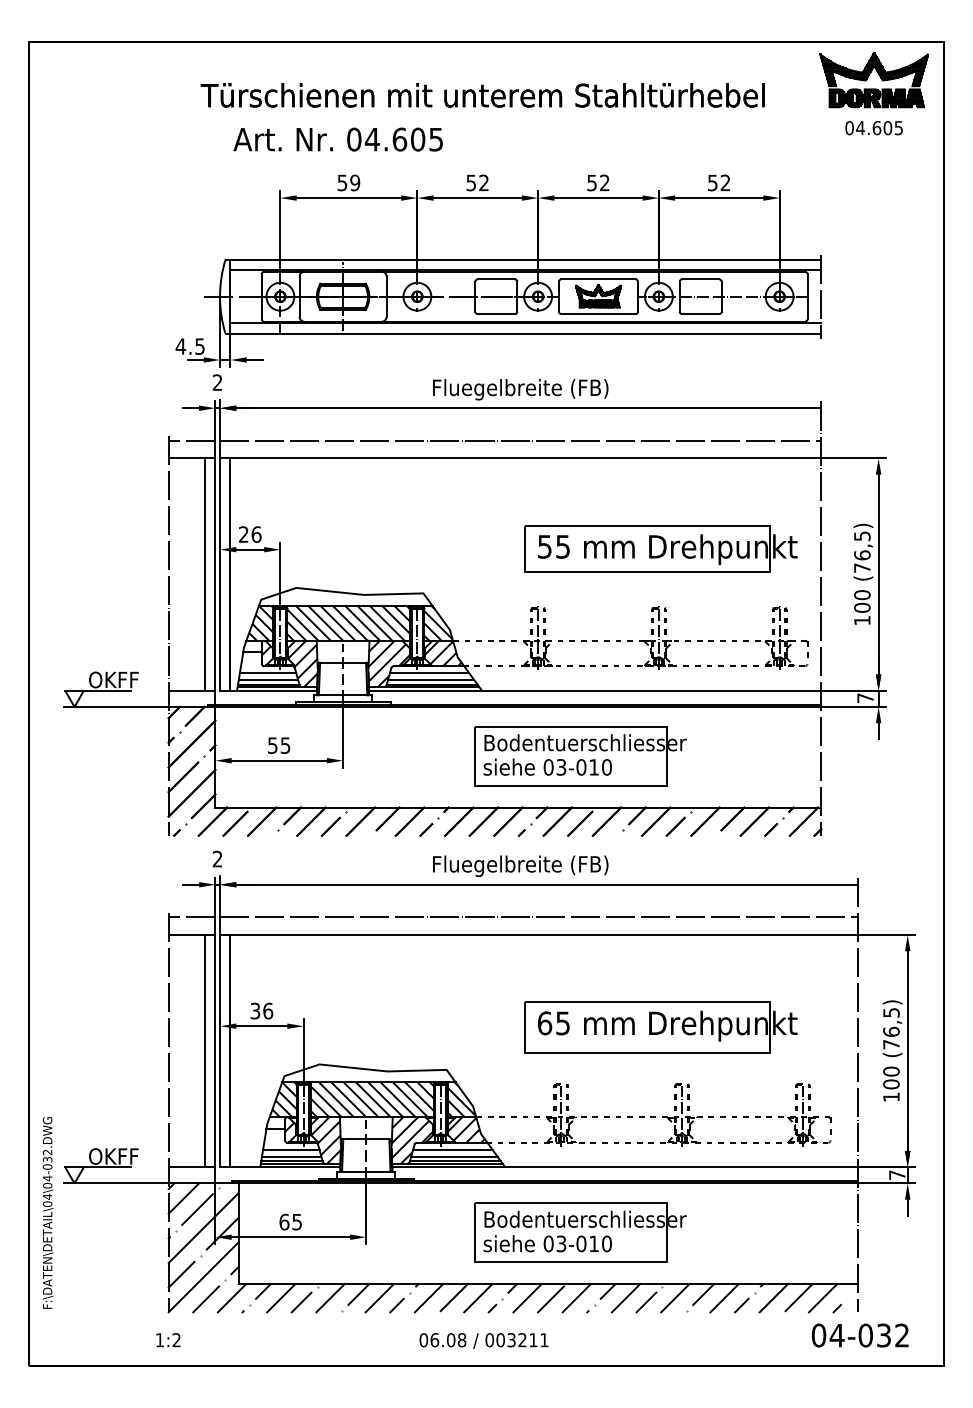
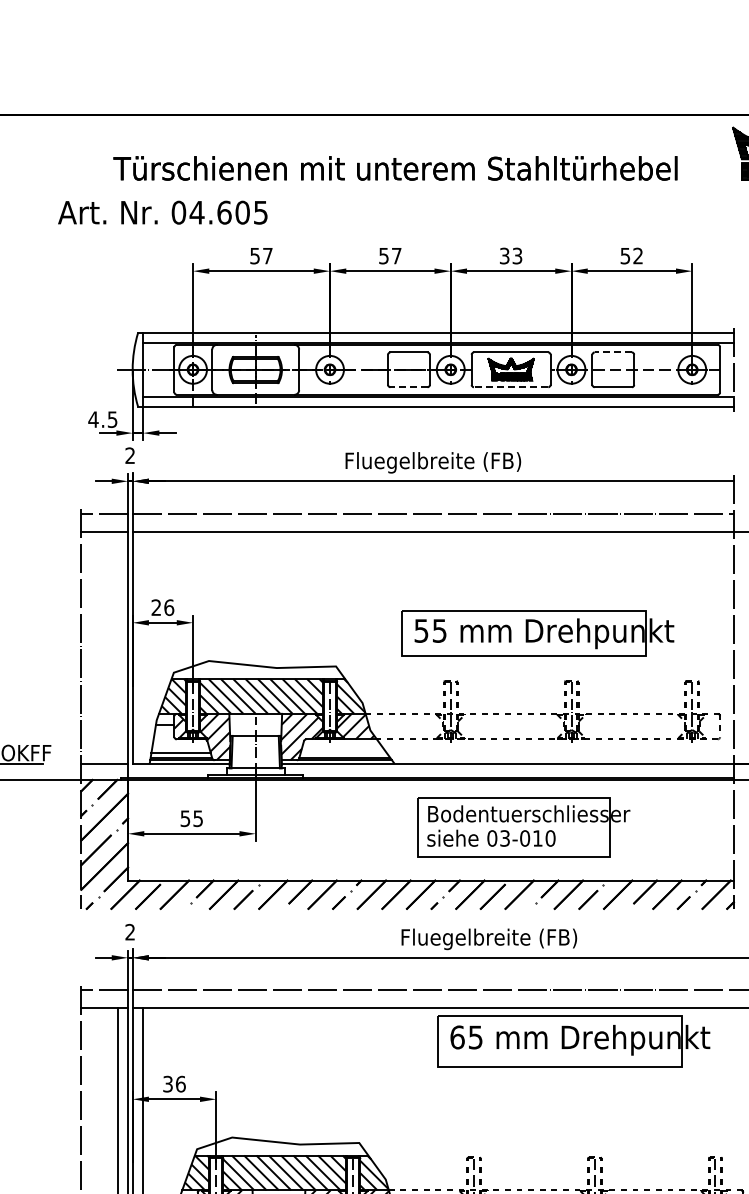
text: (337, 139) -> (162, 212), moved
text: (355, 182) -> (268, 255), 59 -> 57
text: (483, 182) -> (396, 255), 52 -> 57
text: (598, 182) -> (511, 255), 52 -> 33
line: (700, 279) -> (613, 352), solid -> dashed
line: (496, 314) -> (409, 387), solid -> dashed
line: (598, 314) -> (511, 387), solid -> dashed
part: (660, 548) -> (537, 632), moved
line: (204, 574) -> (117, 647), removed
line: (230, 574) -> (143, 647), removed
line: (267, 673) -> (180, 746), removed
line: (429, 673) -> (342, 746), removed
line: (431, 680) -> (344, 753), removed
part: (580, 756) -> (524, 827), moved
text: (520, 865) -> (489, 938), moved
part: (660, 1027) -> (573, 1041), moved

